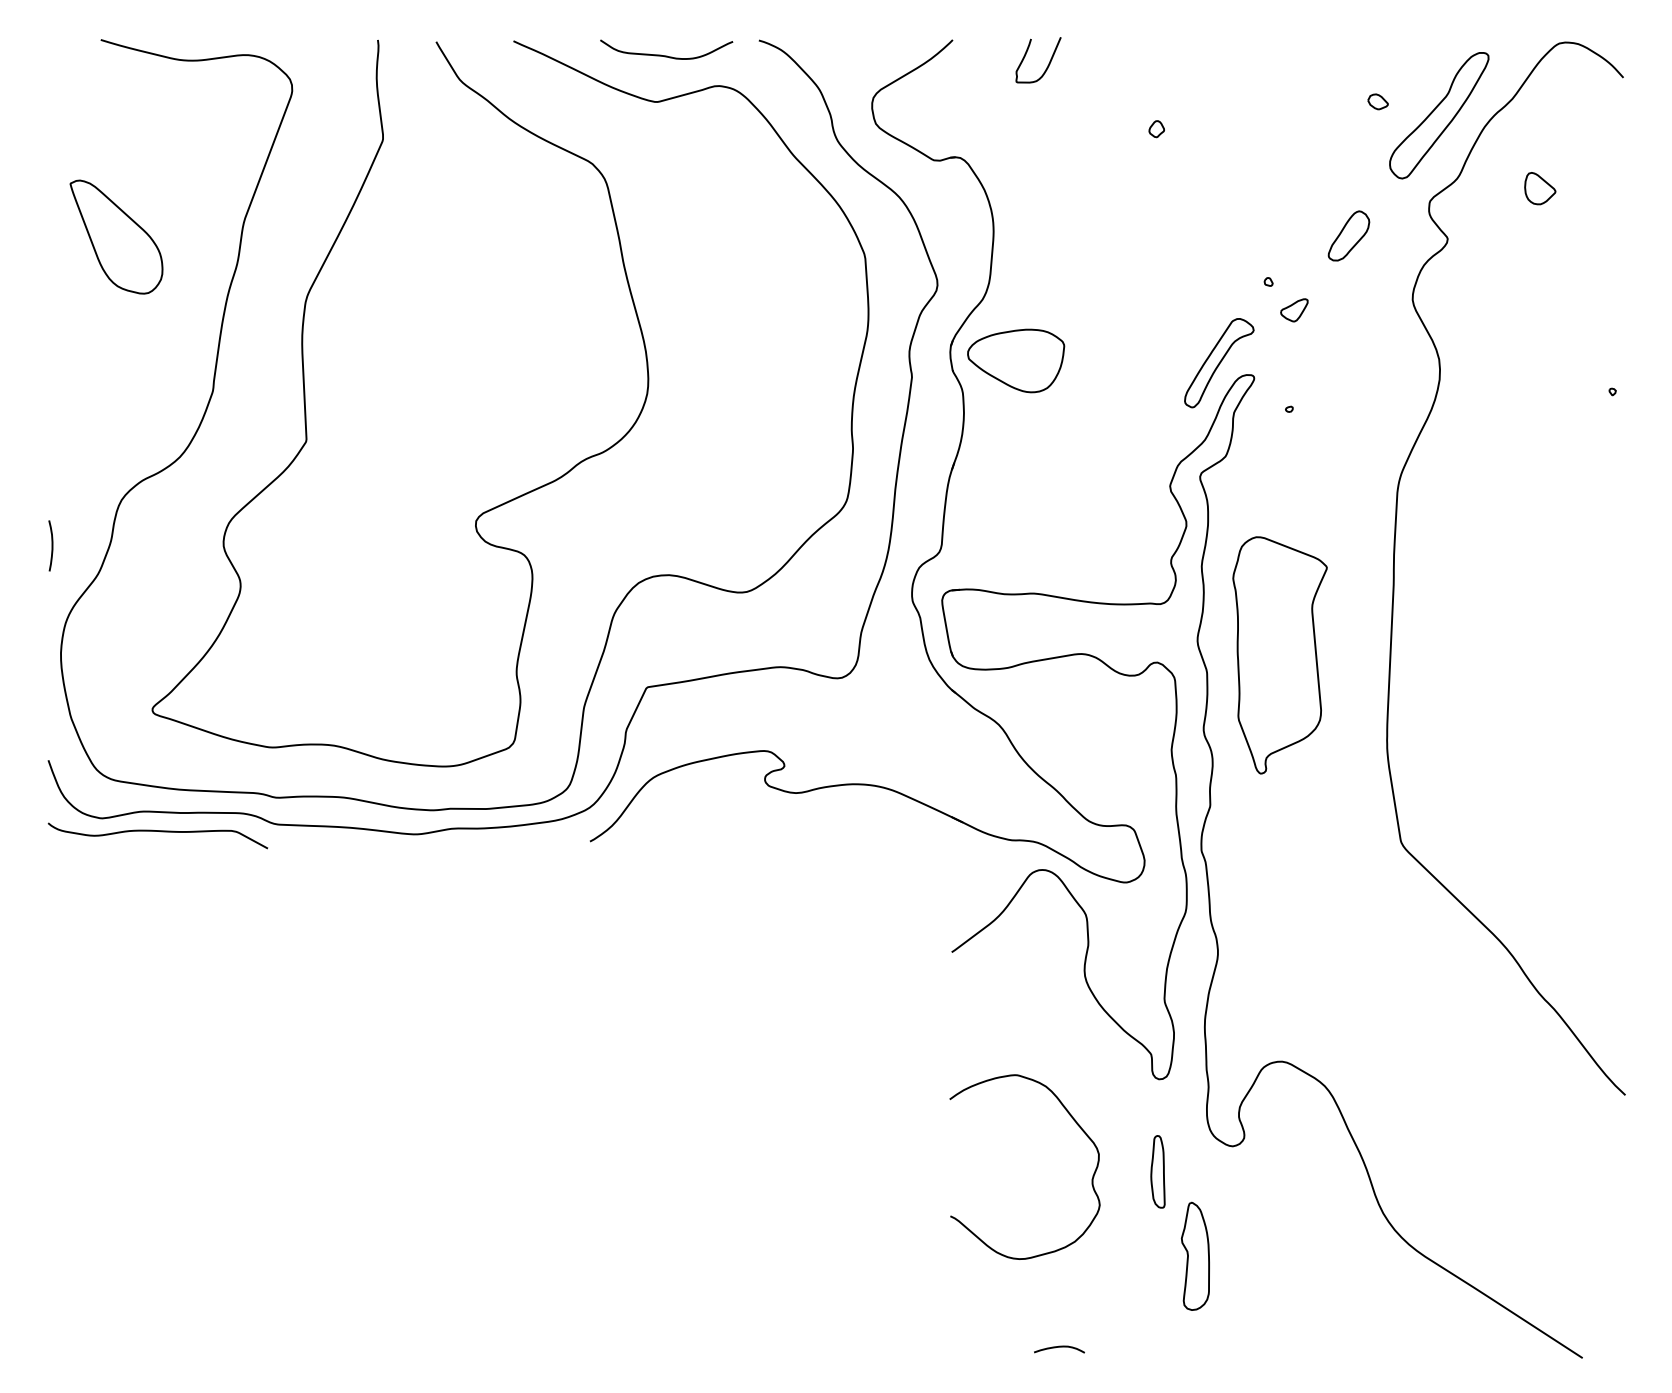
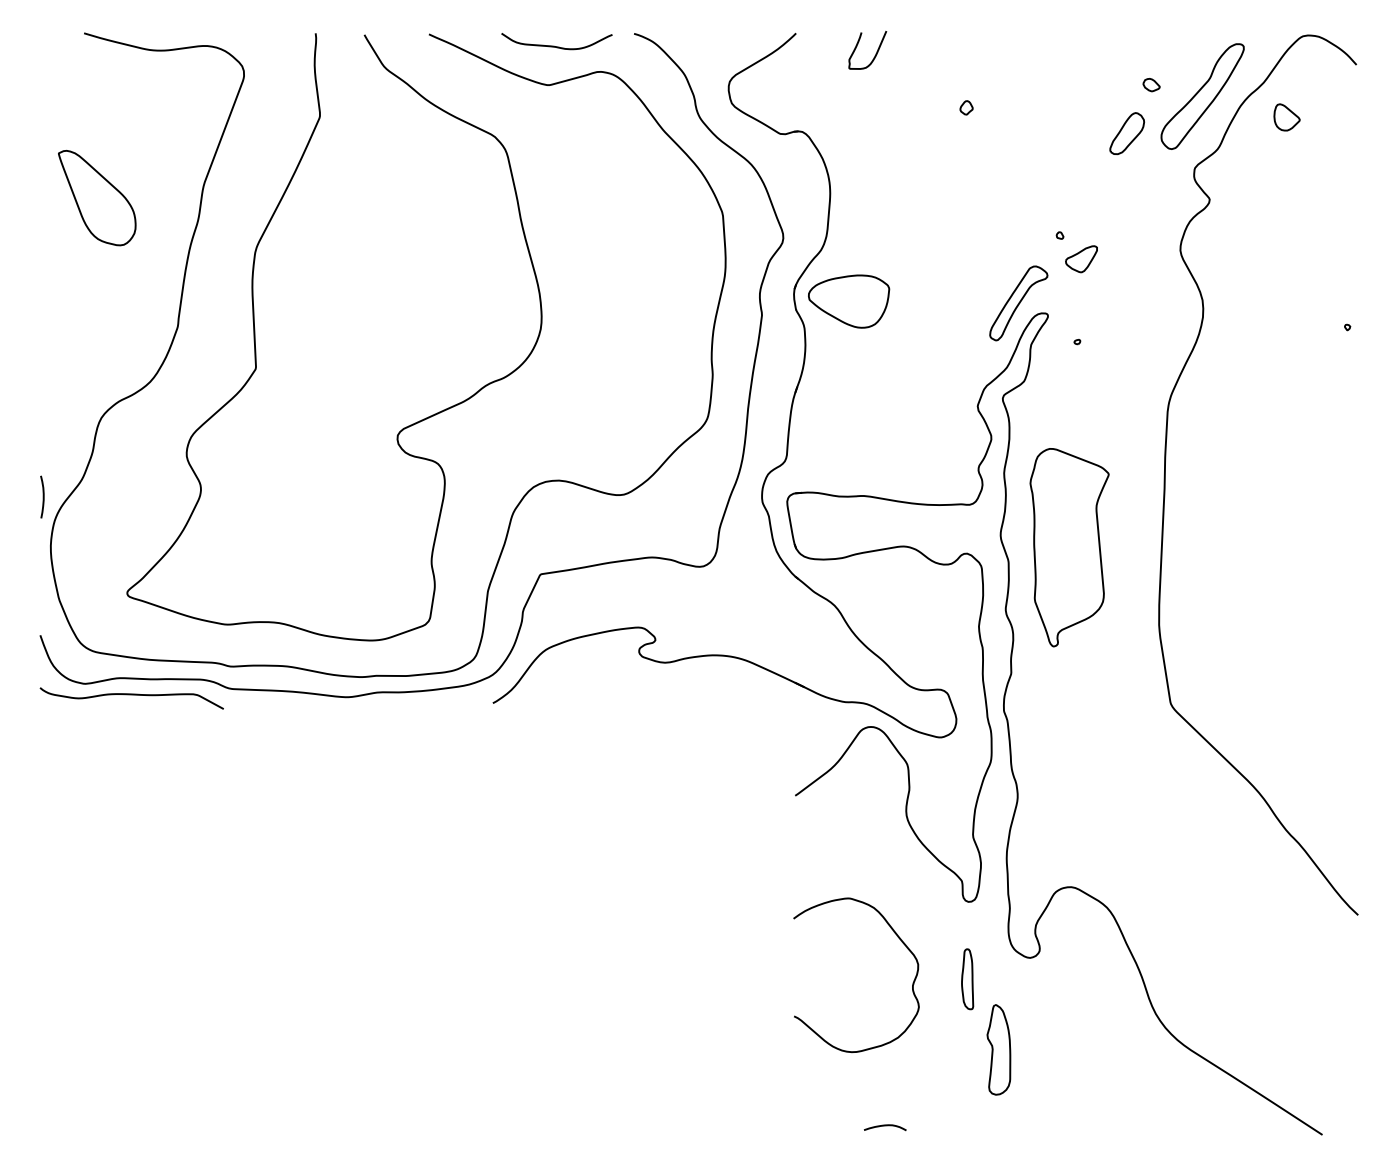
part: (1540, 188) -> (1287, 117), moved
part: (1348, 235) -> (1126, 133), moved
part: (1294, 310) -> (1081, 259), size x1.4
curve: (51, 545) -> (42, 496), moved

